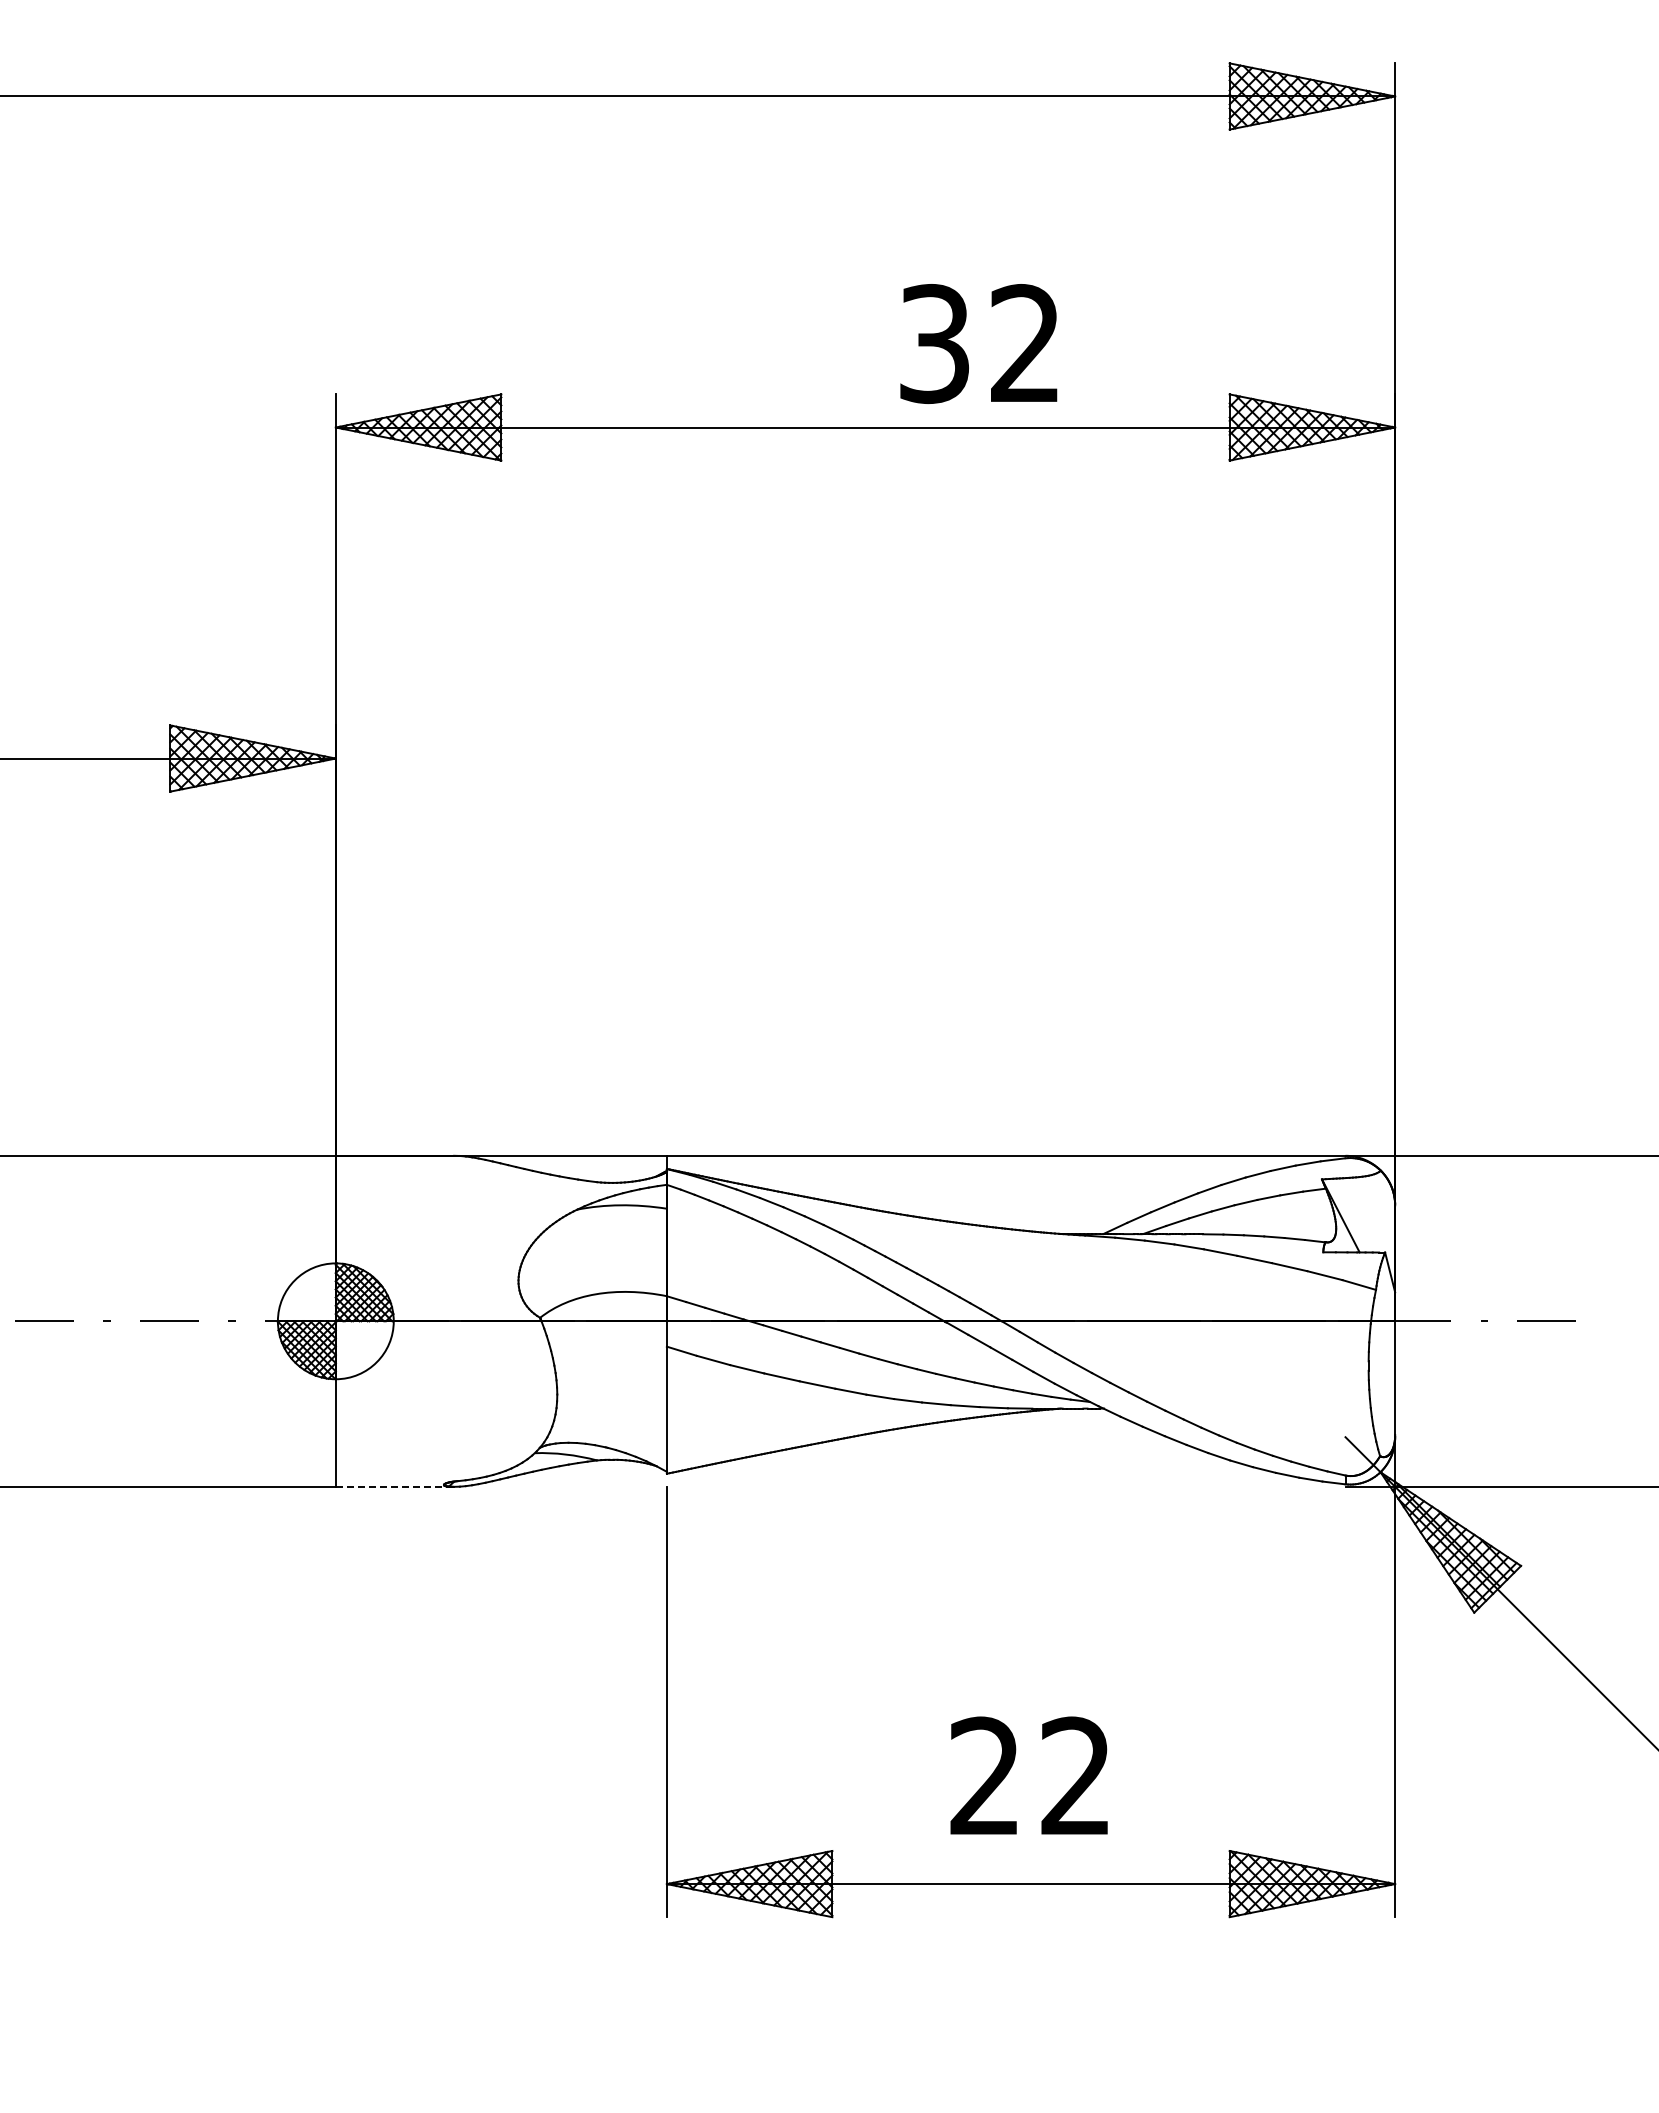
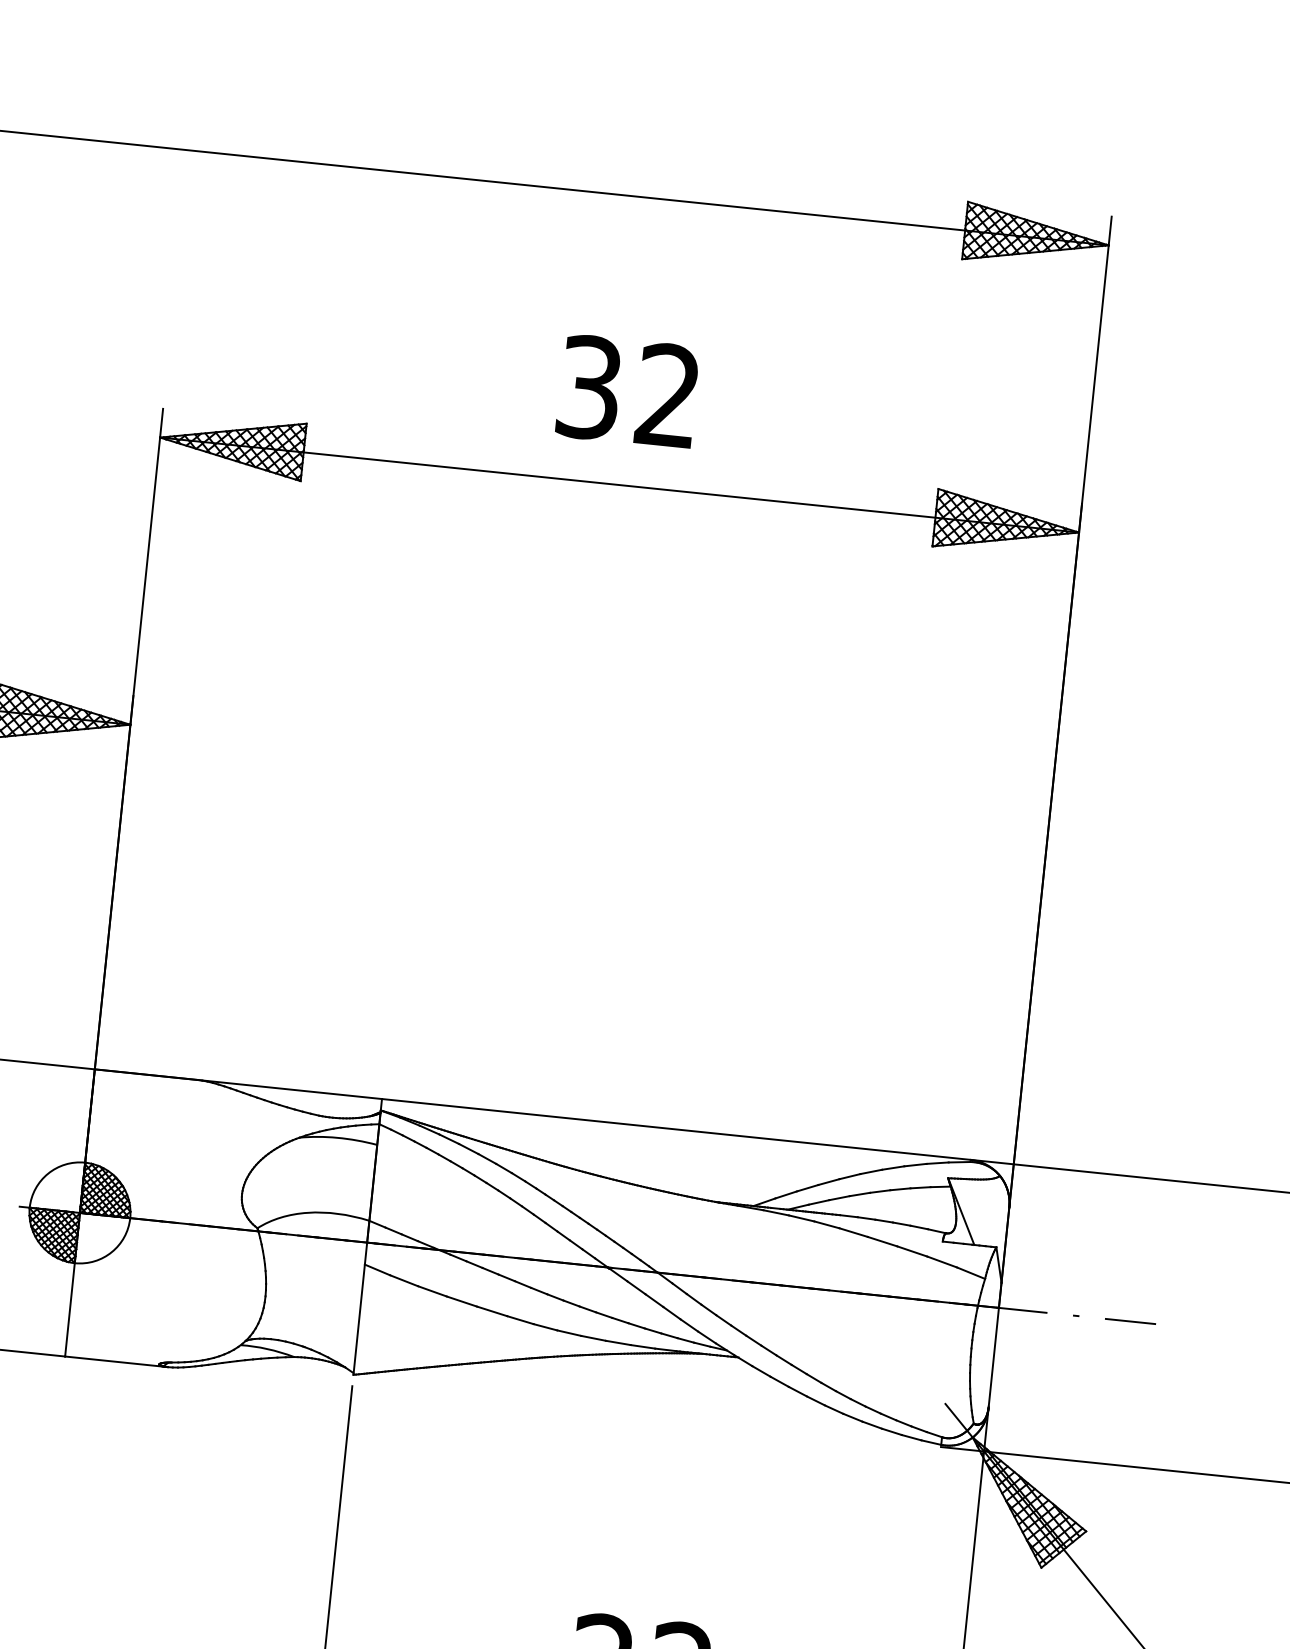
text: (978, 343) -> (627, 391), moved
line: (395, 1486) -> (116, 1361), dashed -> solid

